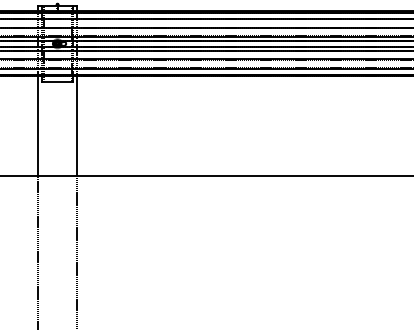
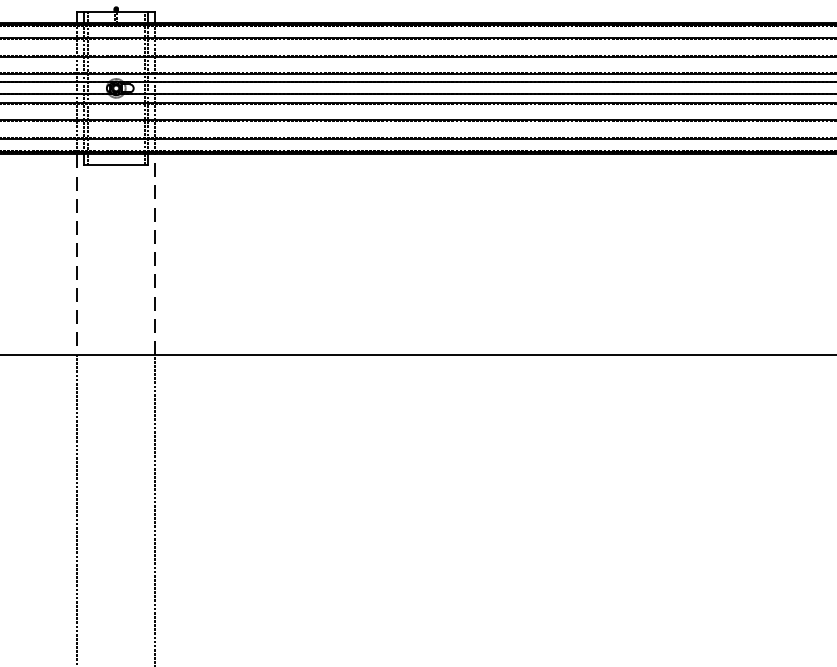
line: (38, 126) -> (77, 255), solid -> dashed
line: (76, 126) -> (154, 255), solid -> dashed

